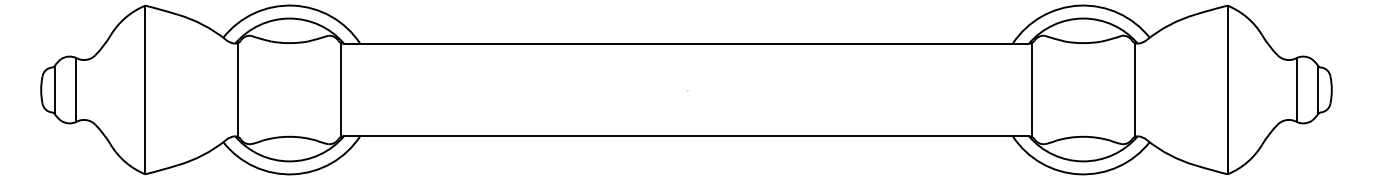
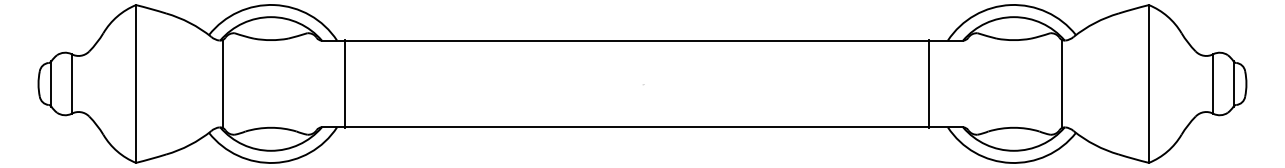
line: (341, 89) -> (345, 83), moved
line: (1031, 89) -> (928, 83), moved

